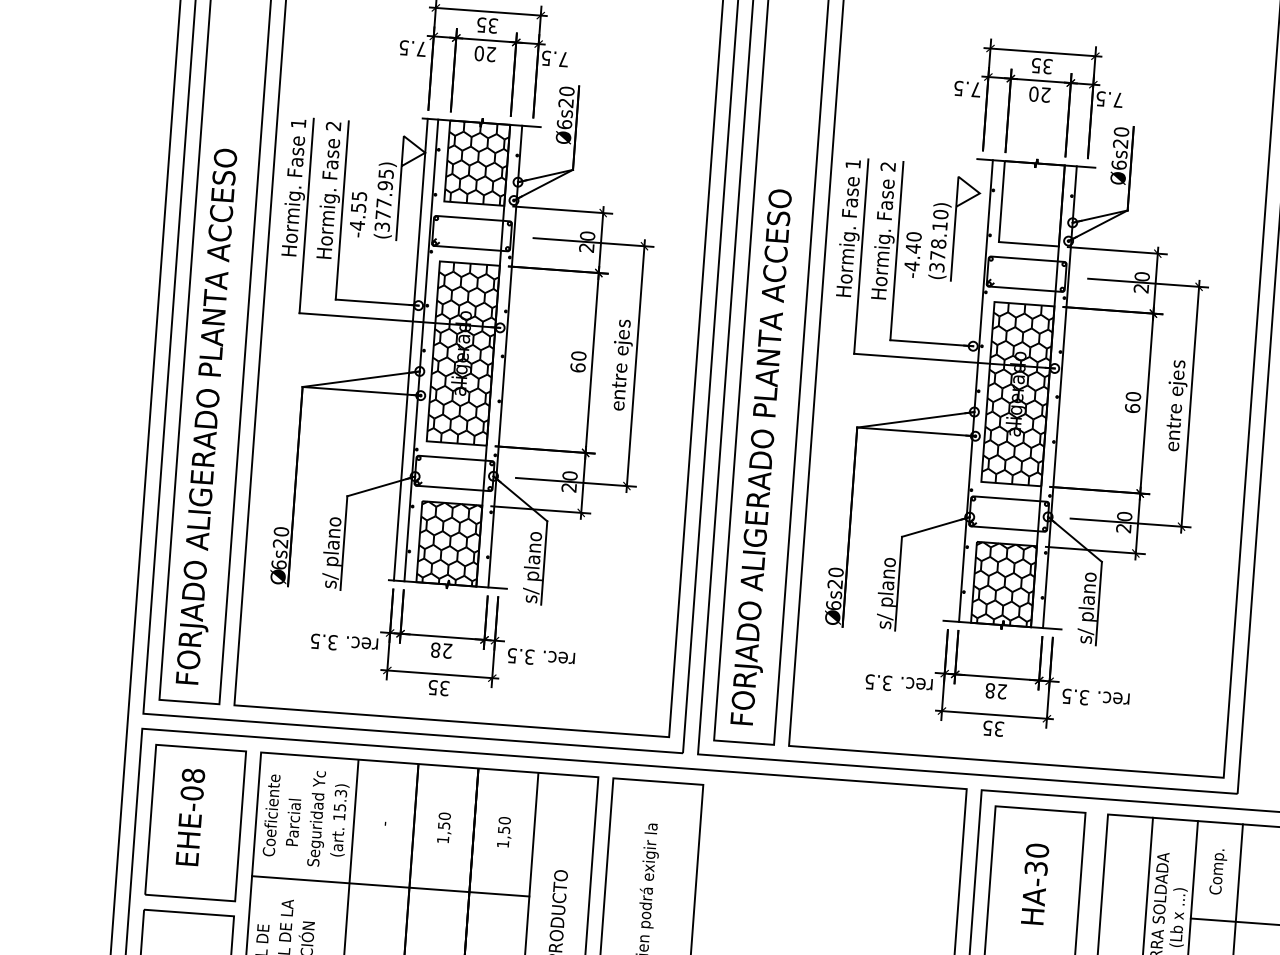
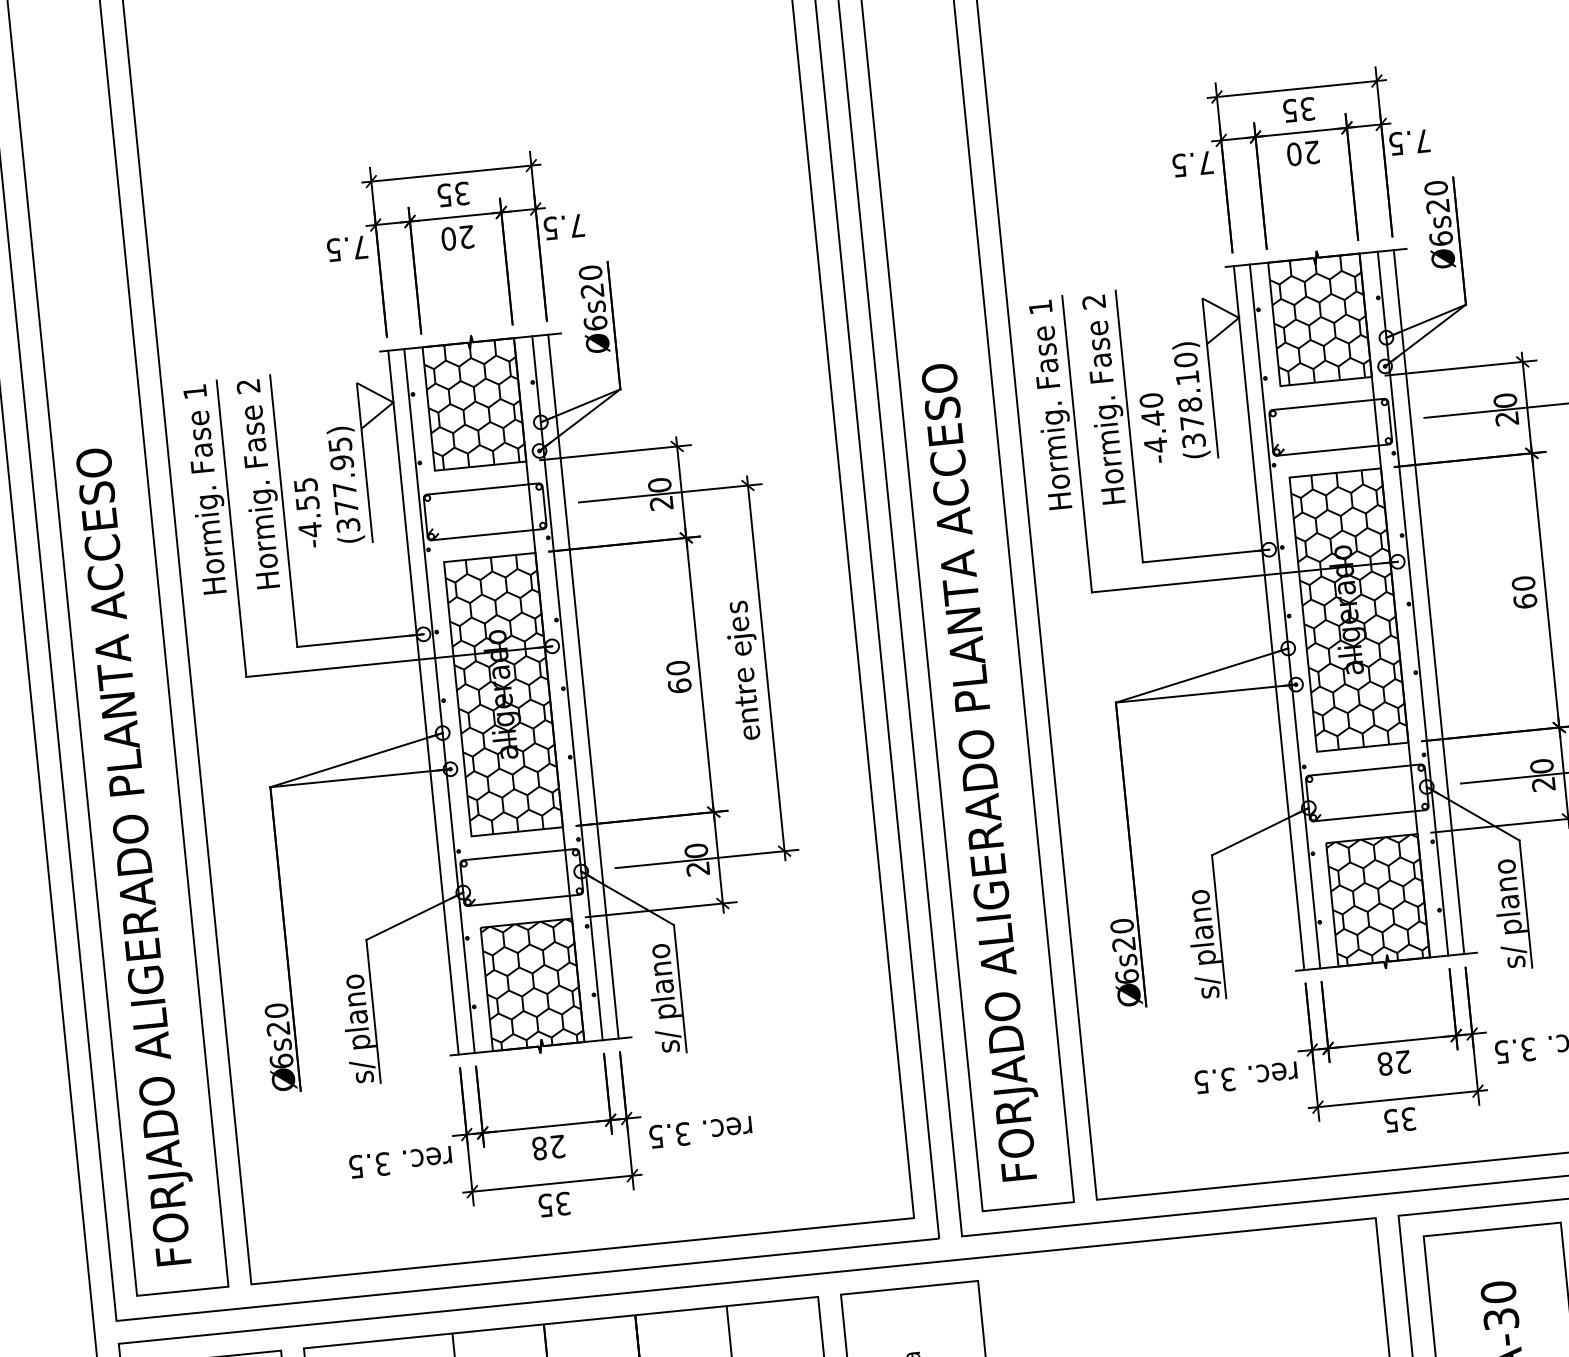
hatch: (1031, 204) -> (1319, 321), added
line: (515, 357) -> (583, 686), added
line: (965, 390) -> (1269, 618), added
line: (1070, 397) -> (1429, 601), added

